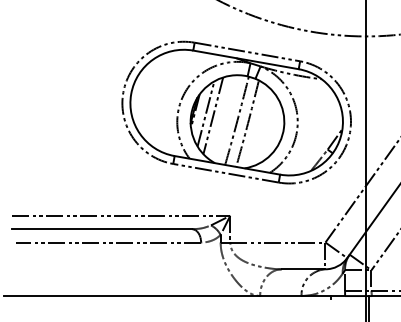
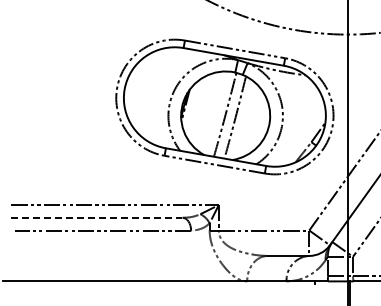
line: (205, 114) -> (195, 108), removed
line: (213, 115) -> (202, 109), removed
line: (101, 228) -> (96, 217), solid -> dashed

